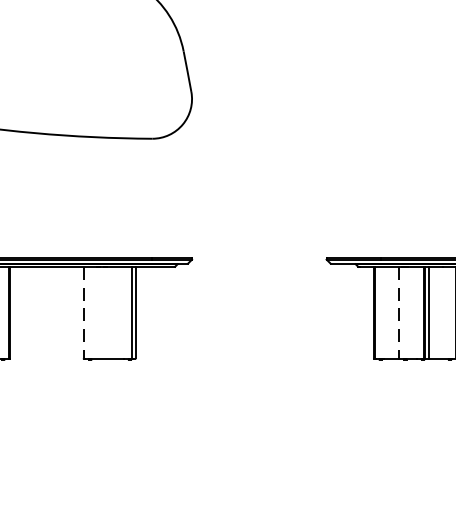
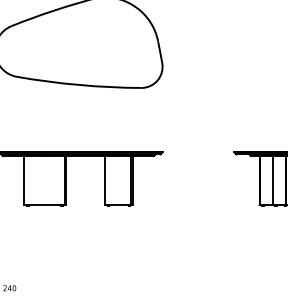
line: (82, 314) -> (104, 181), dashed -> solid
line: (398, 314) -> (272, 181), dashed -> solid

